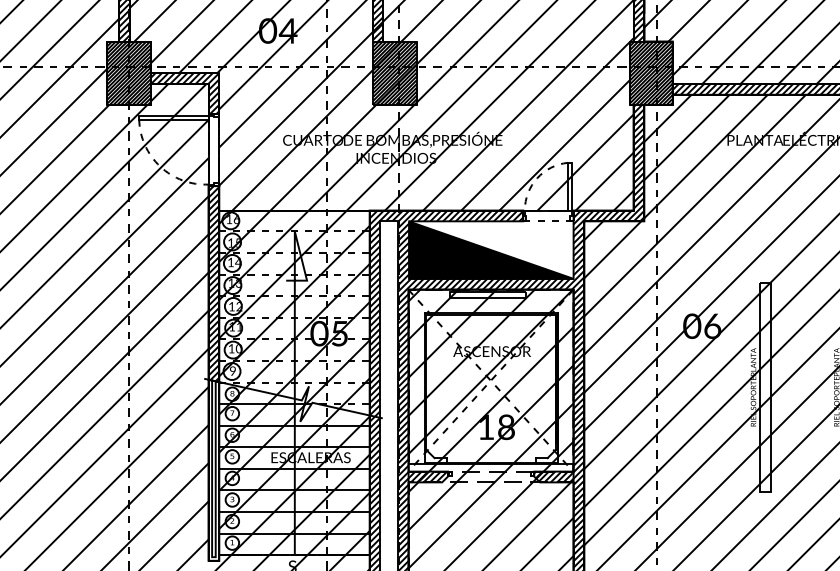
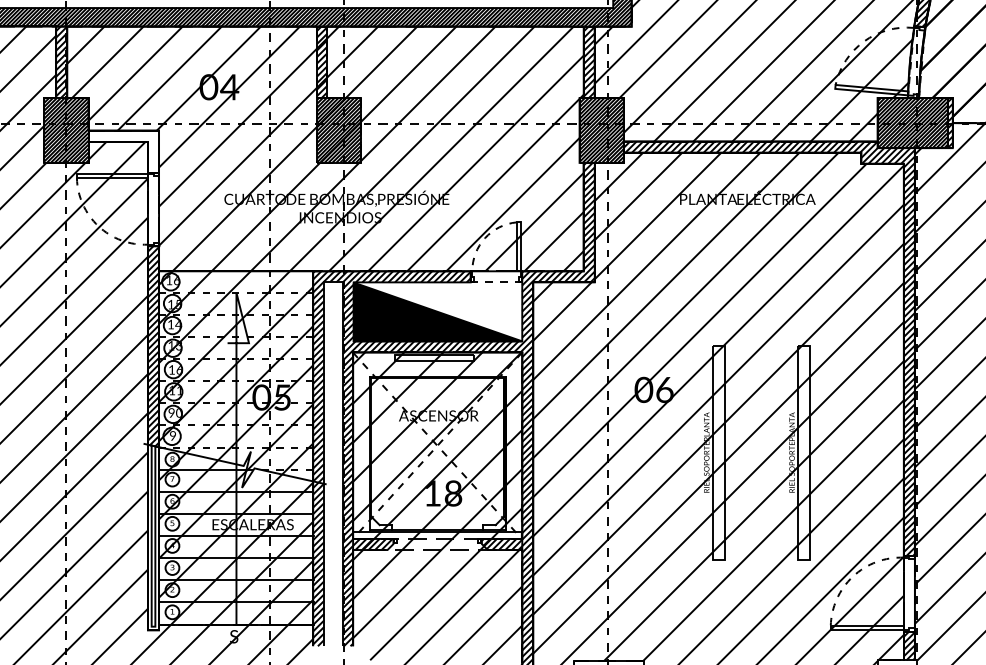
hatch: (184, 93) -> (123, 151), removed
text: (239, 306) -> (179, 369), 12 -> 16
text: (231, 348) -> (171, 412), 10 -> 90

